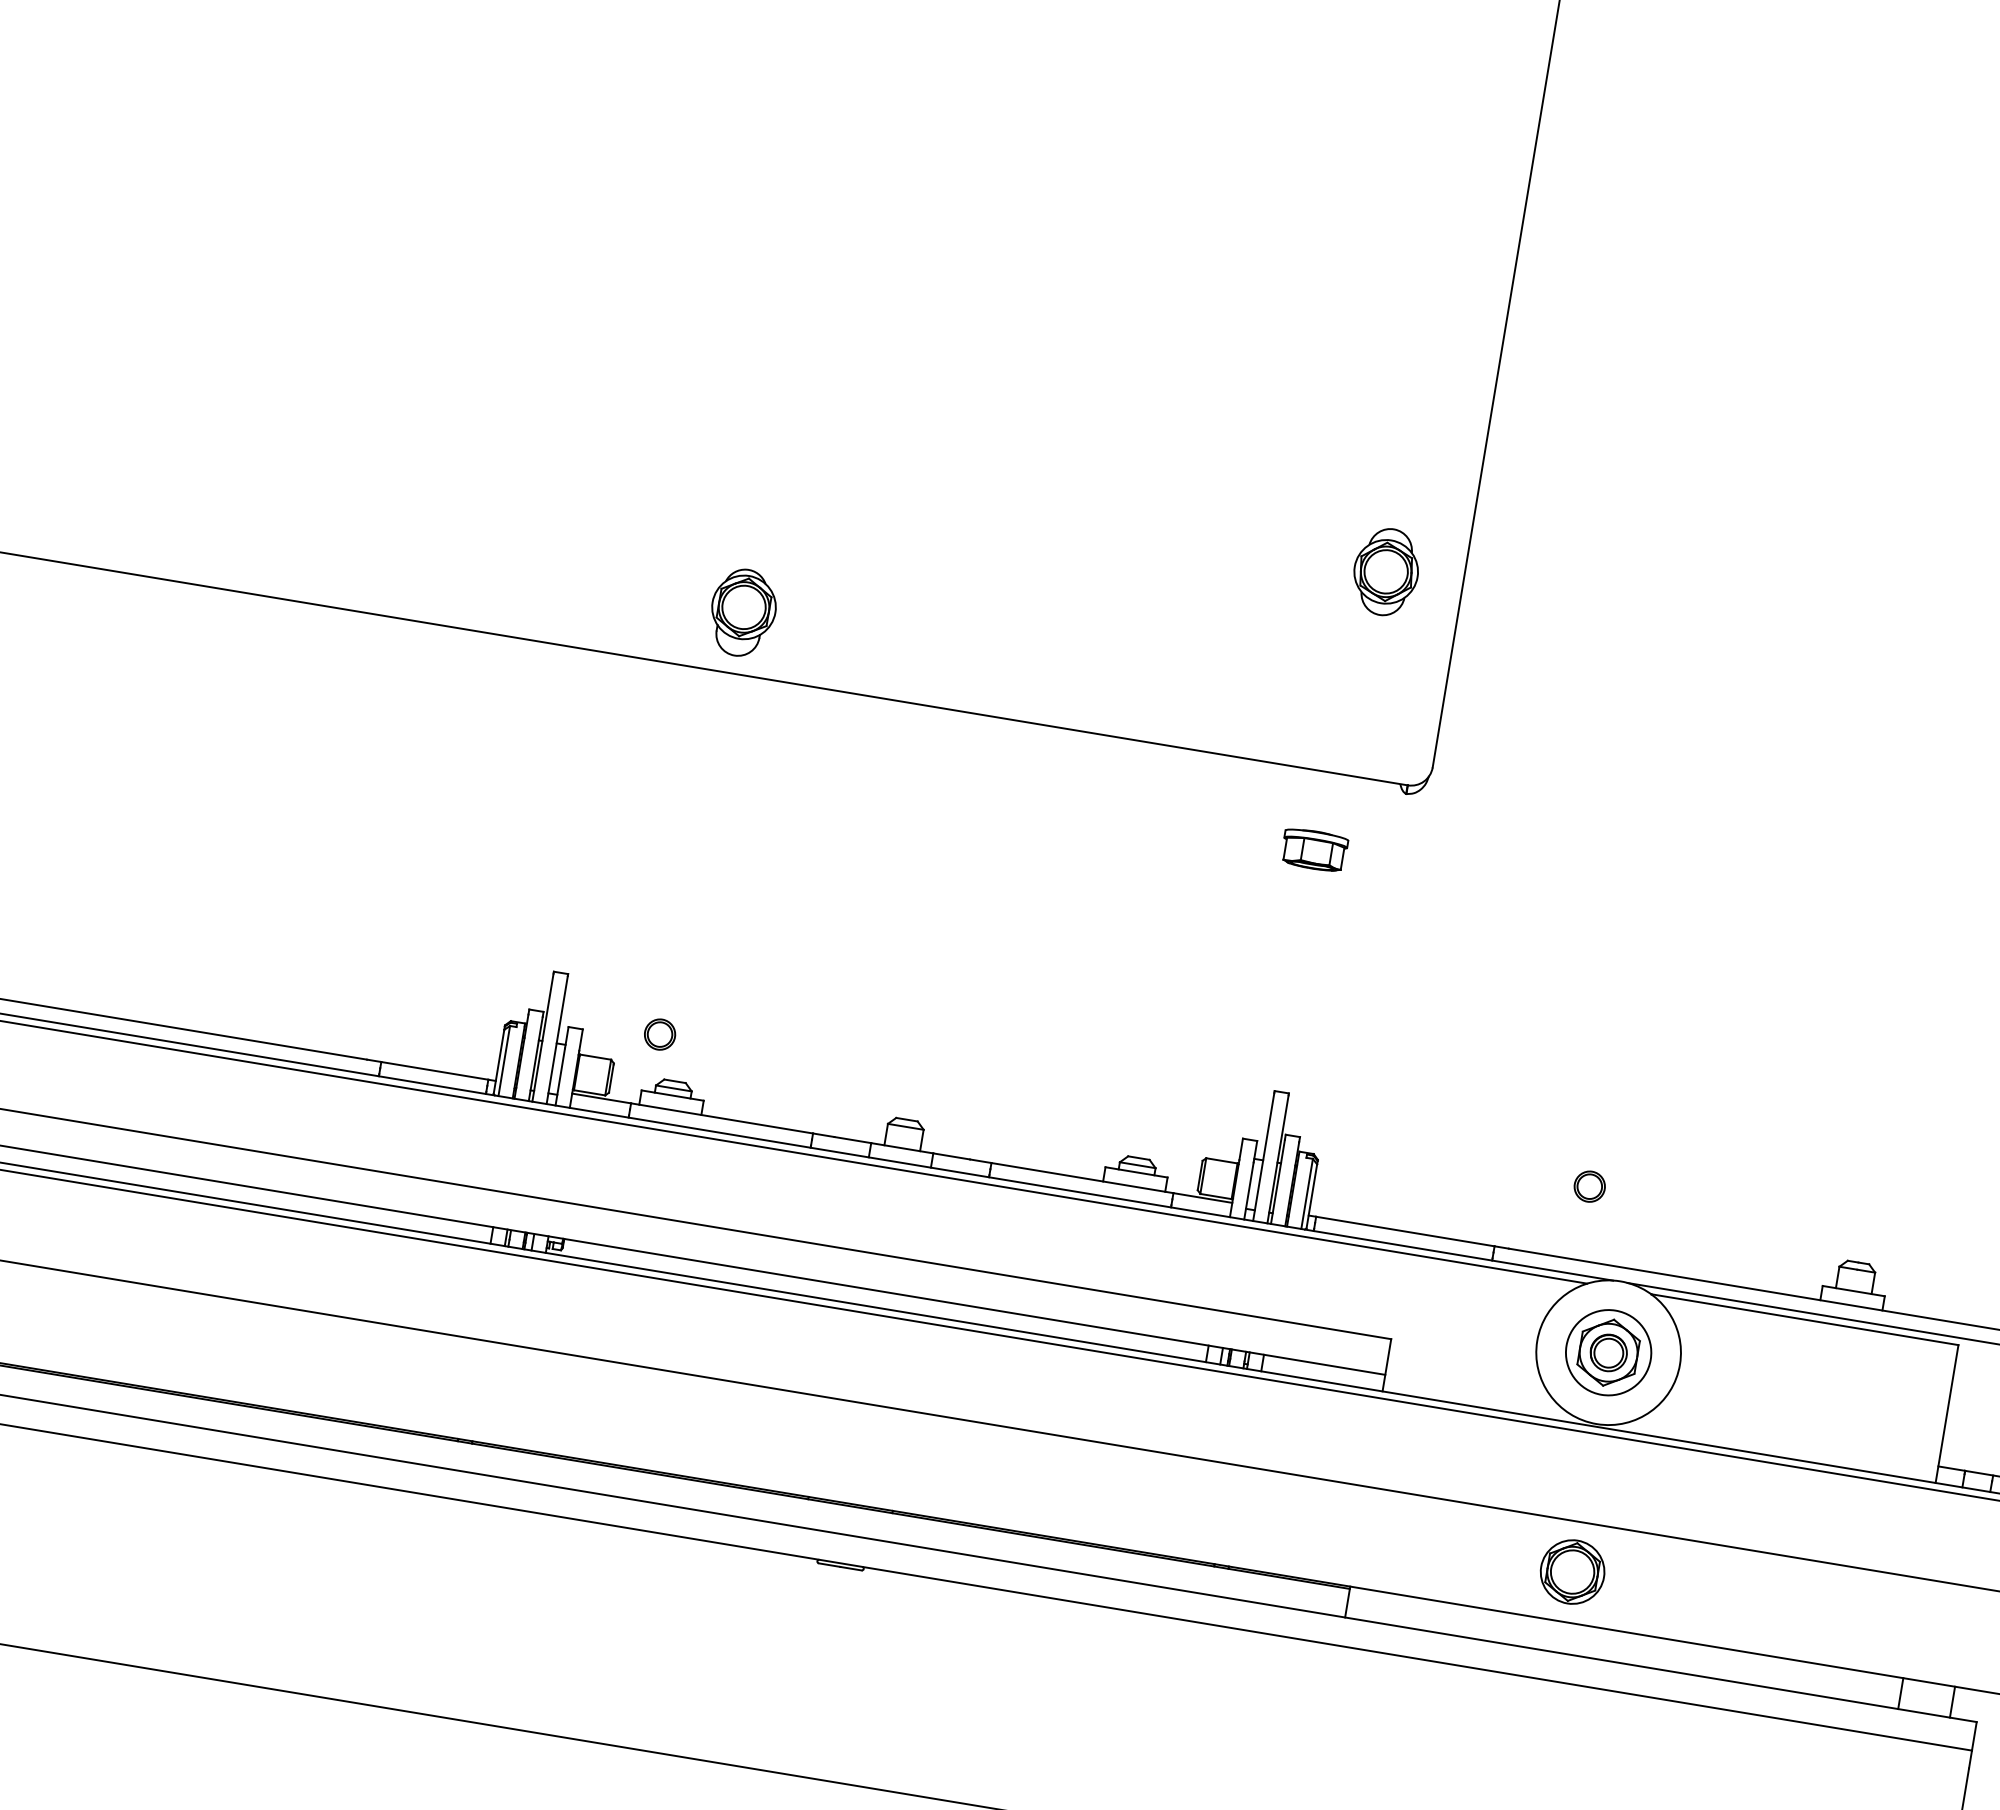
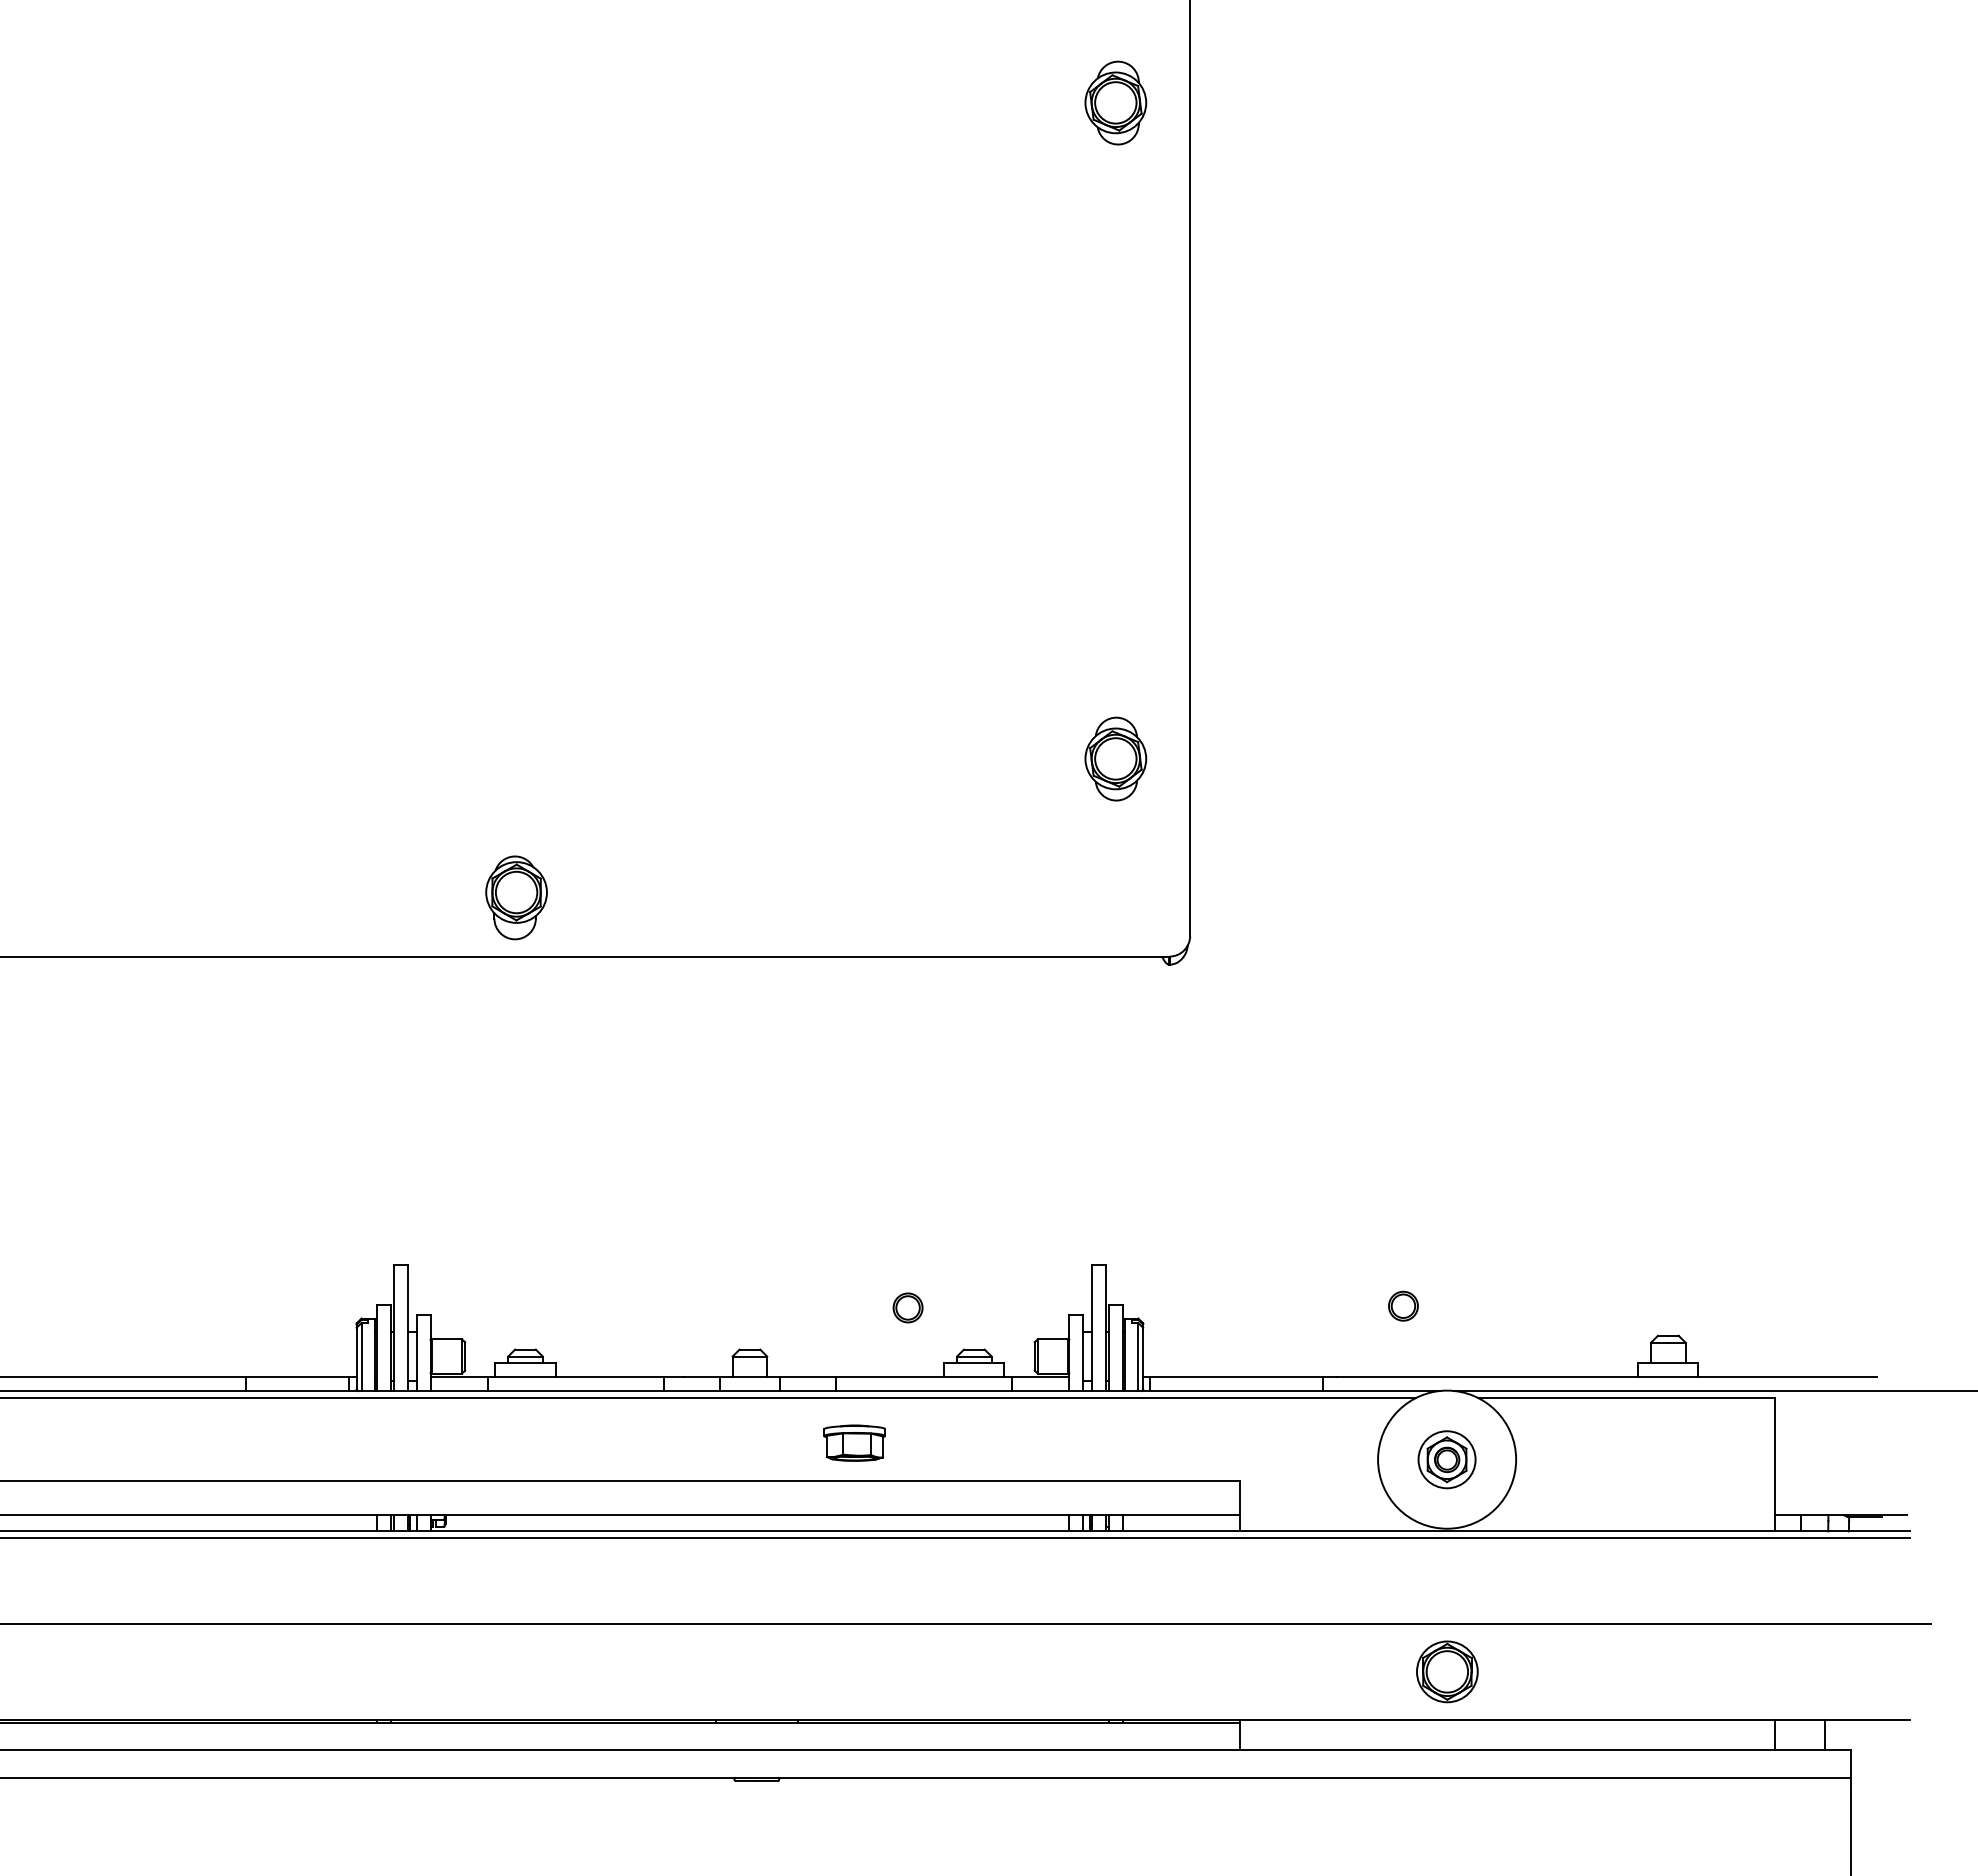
part: (1314, 849) -> (854, 1442), moved
part: (659, 1034) -> (907, 1307), moved
part: (1608, 1352) -> (1446, 1459), size x0.7

